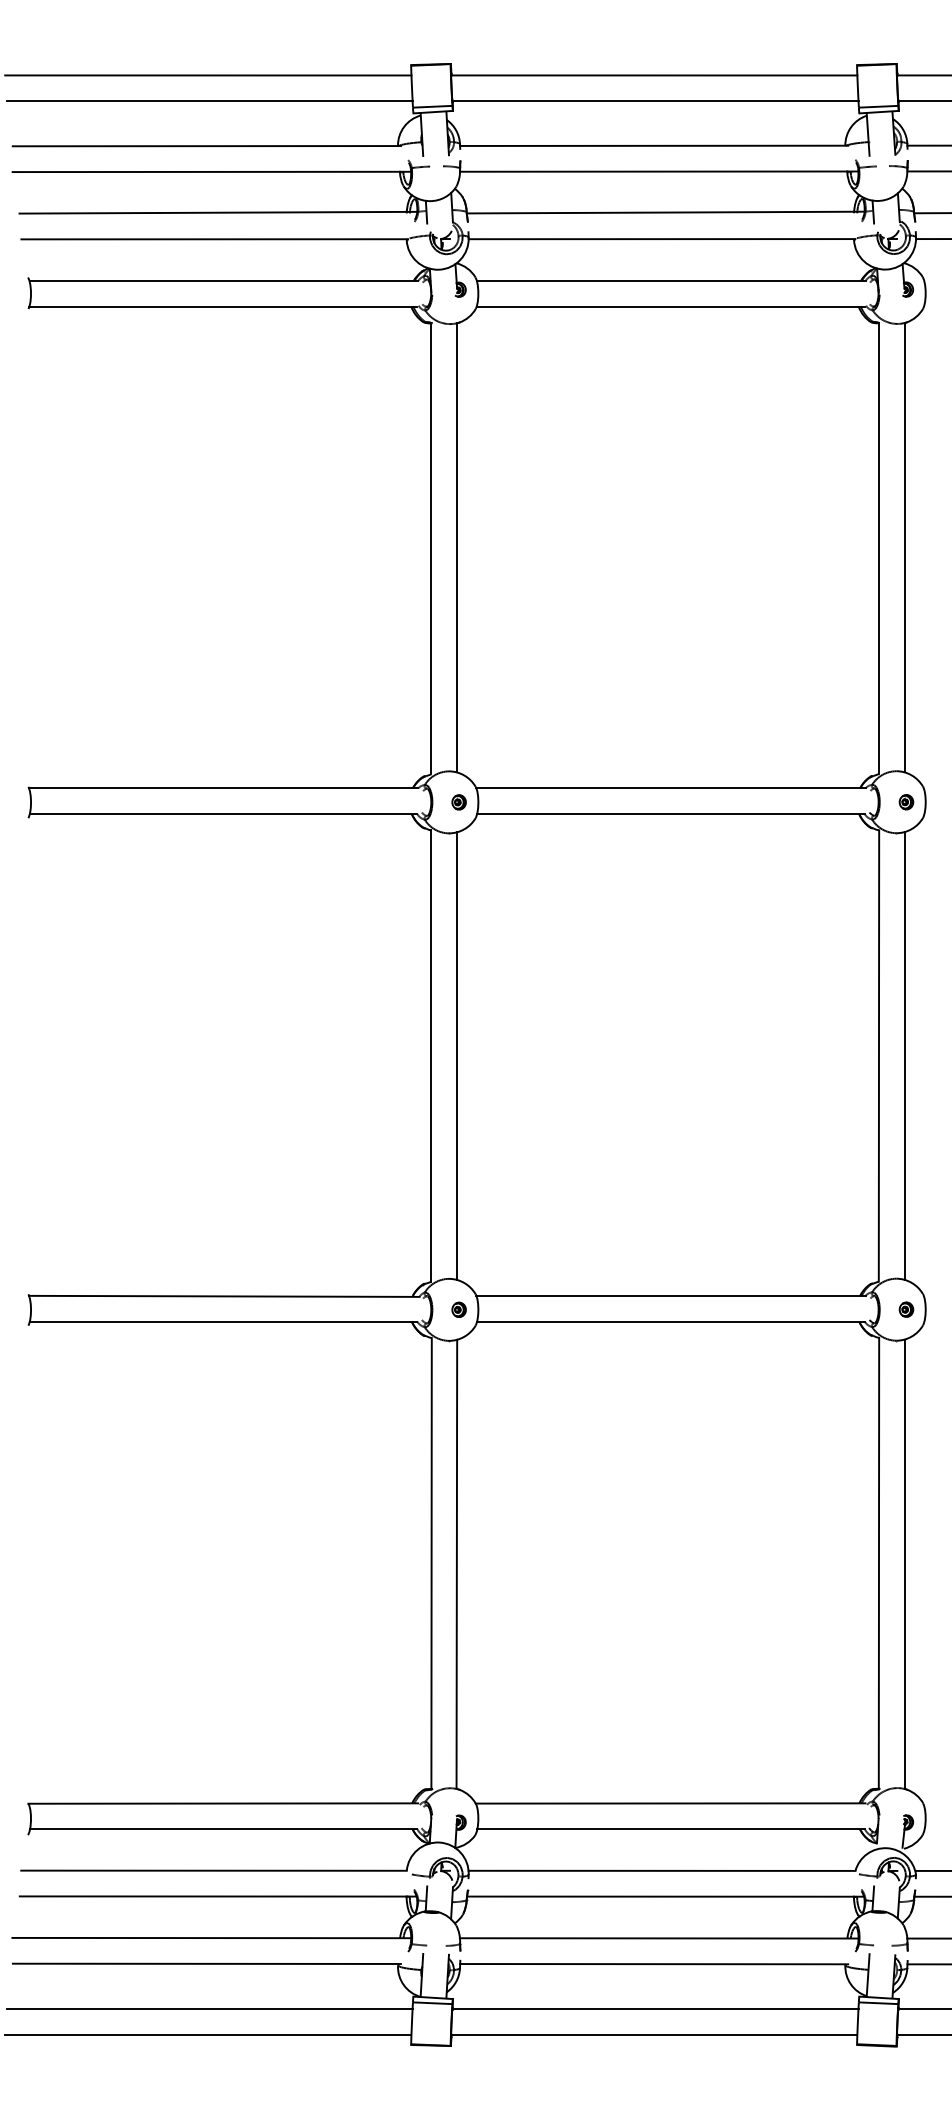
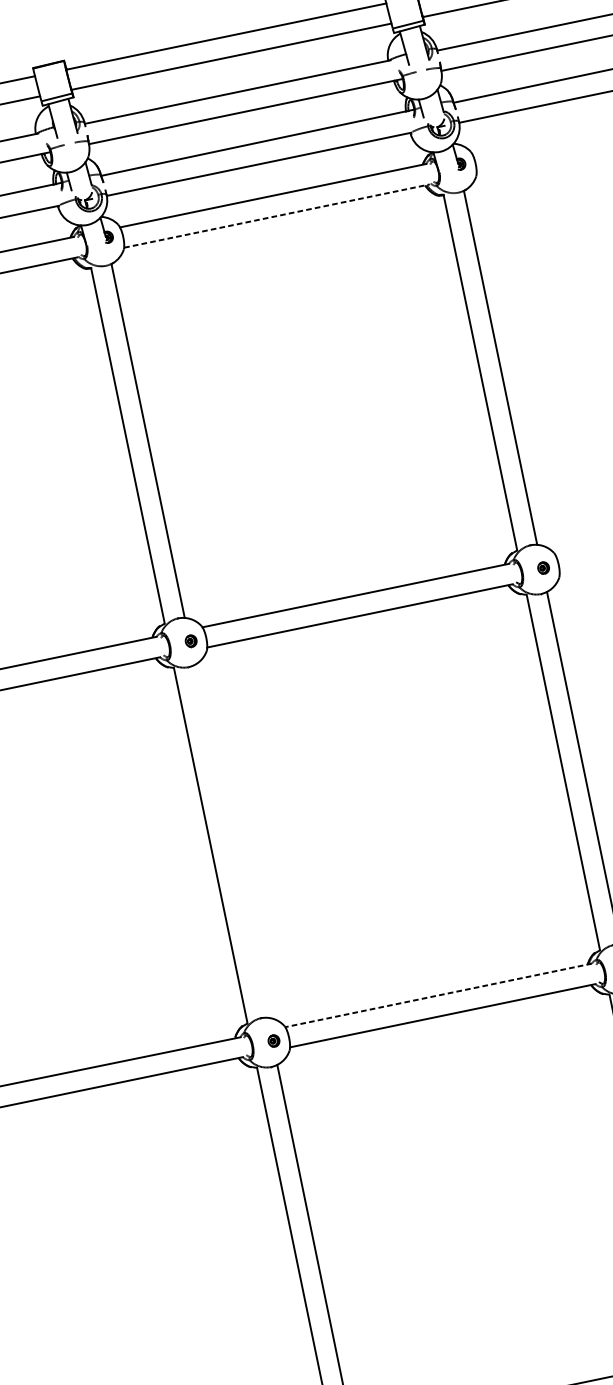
line: (670, 306) -> (276, 215), solid -> dashed
line: (457, 1055) -> (231, 840), removed
line: (670, 1295) -> (438, 995), solid -> dashed

